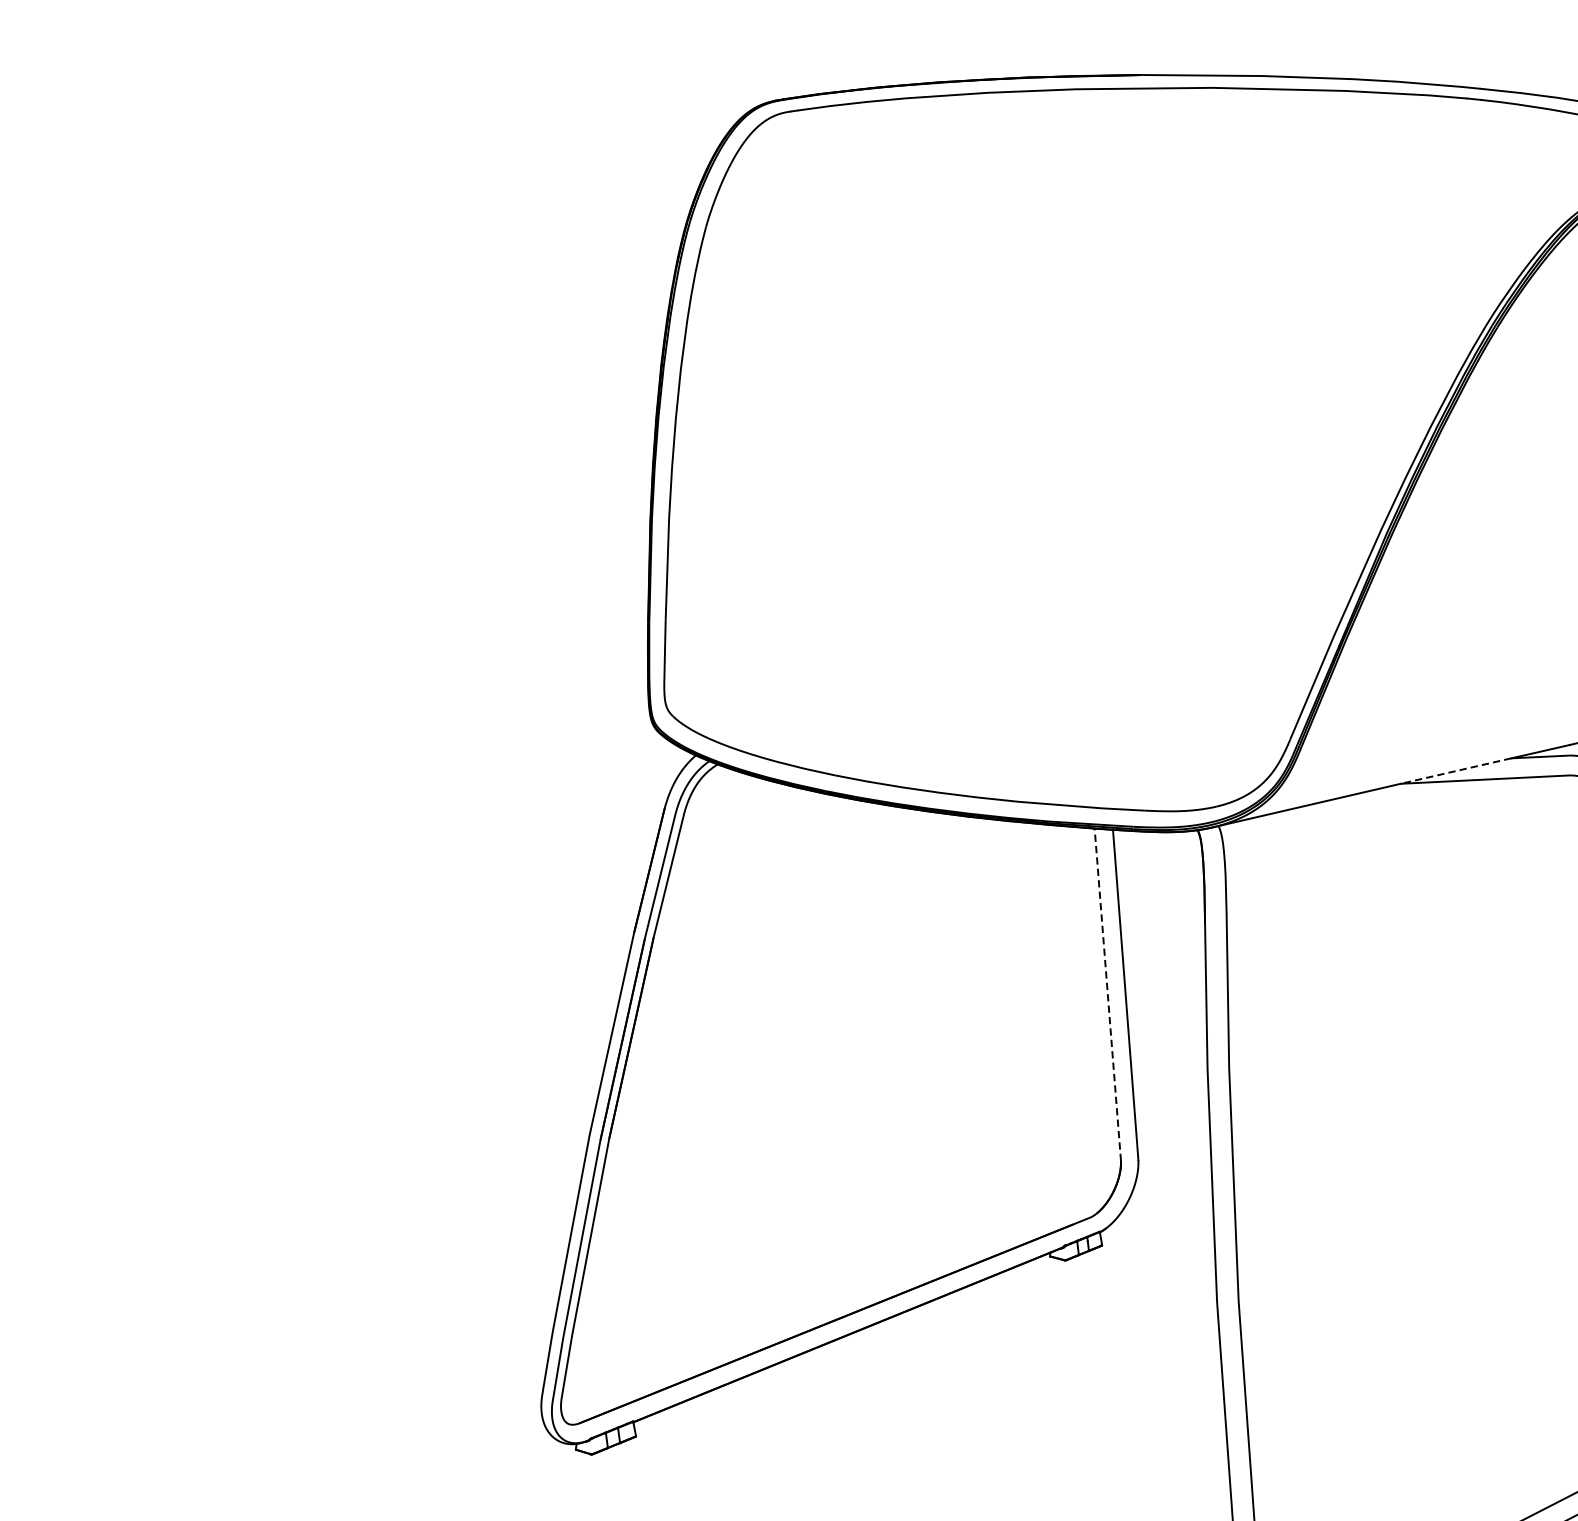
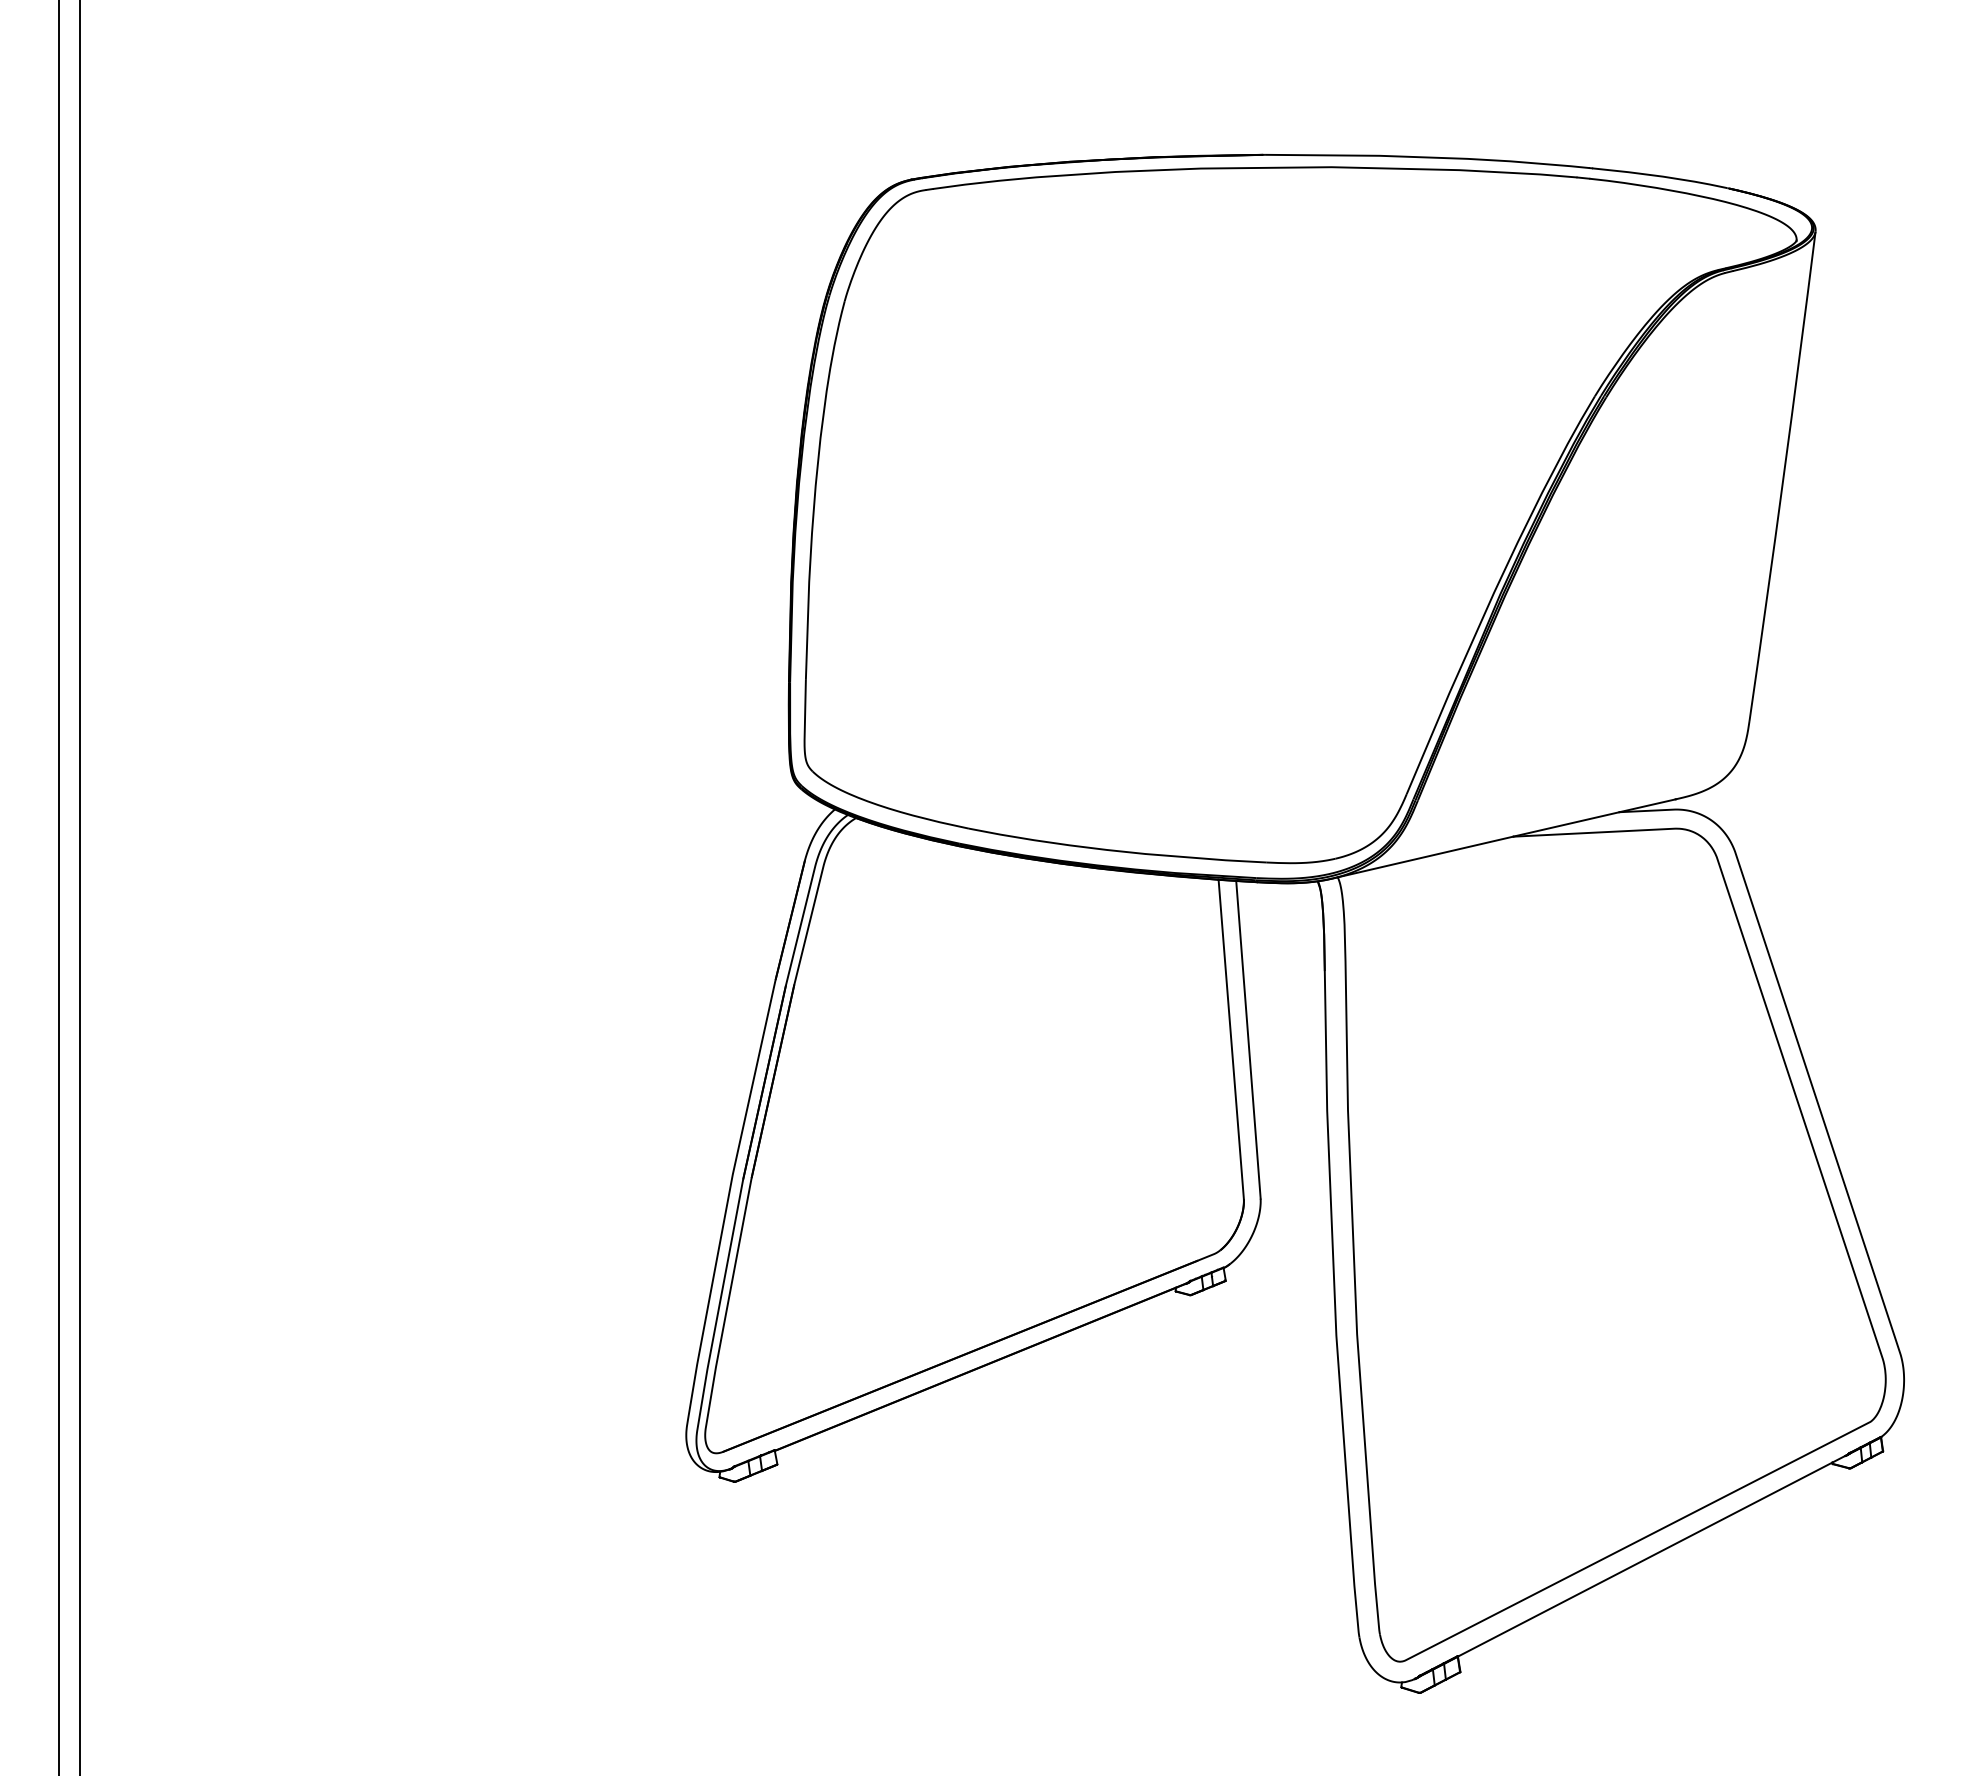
line: (1455, 771) -> (1565, 824), dashed -> solid
line: (1108, 994) -> (1231, 1039), dashed -> solid

